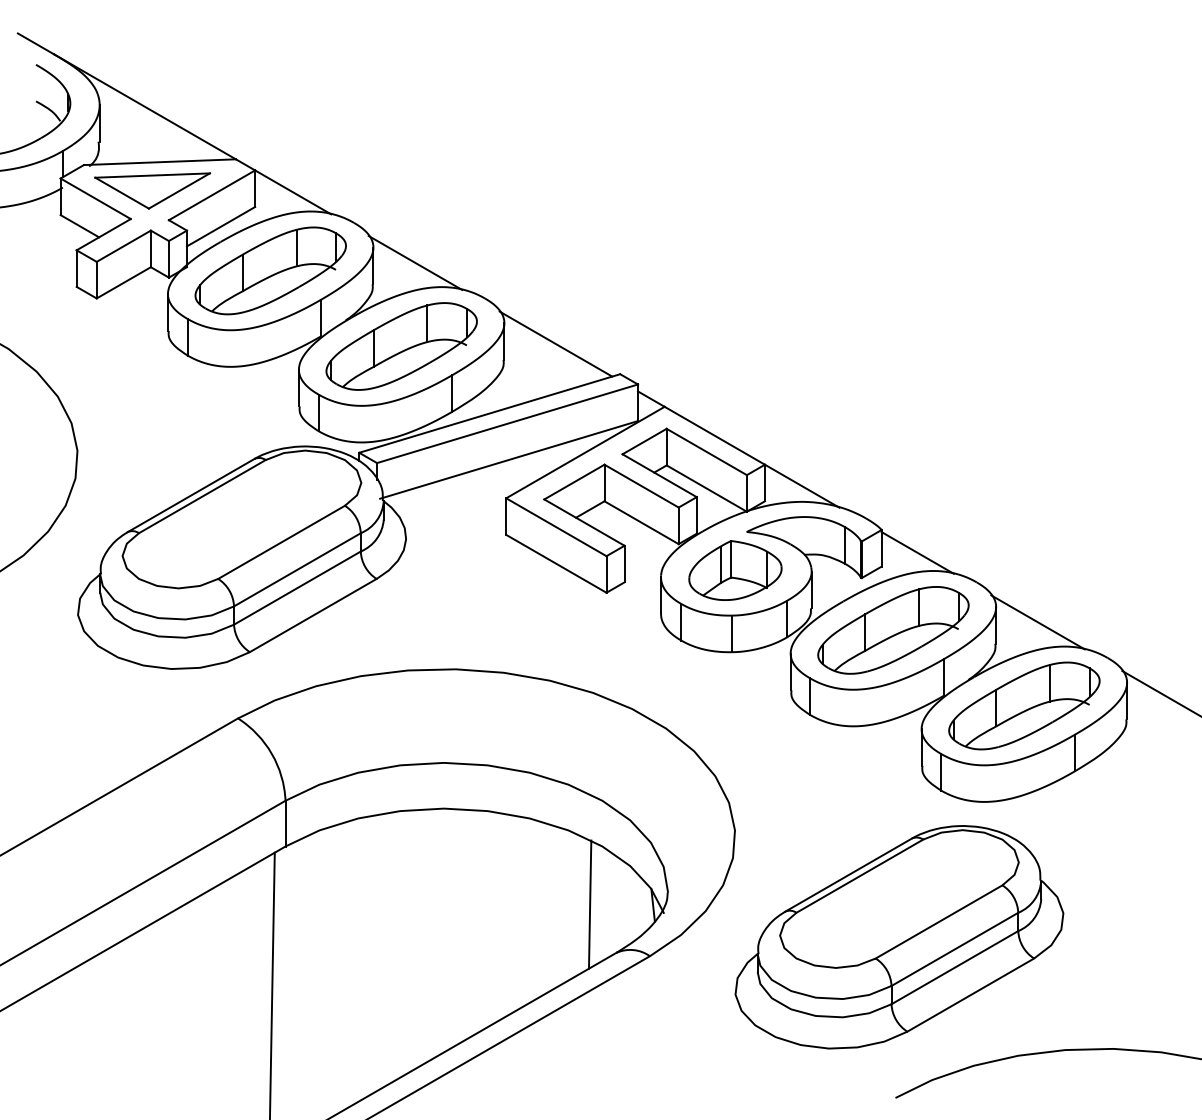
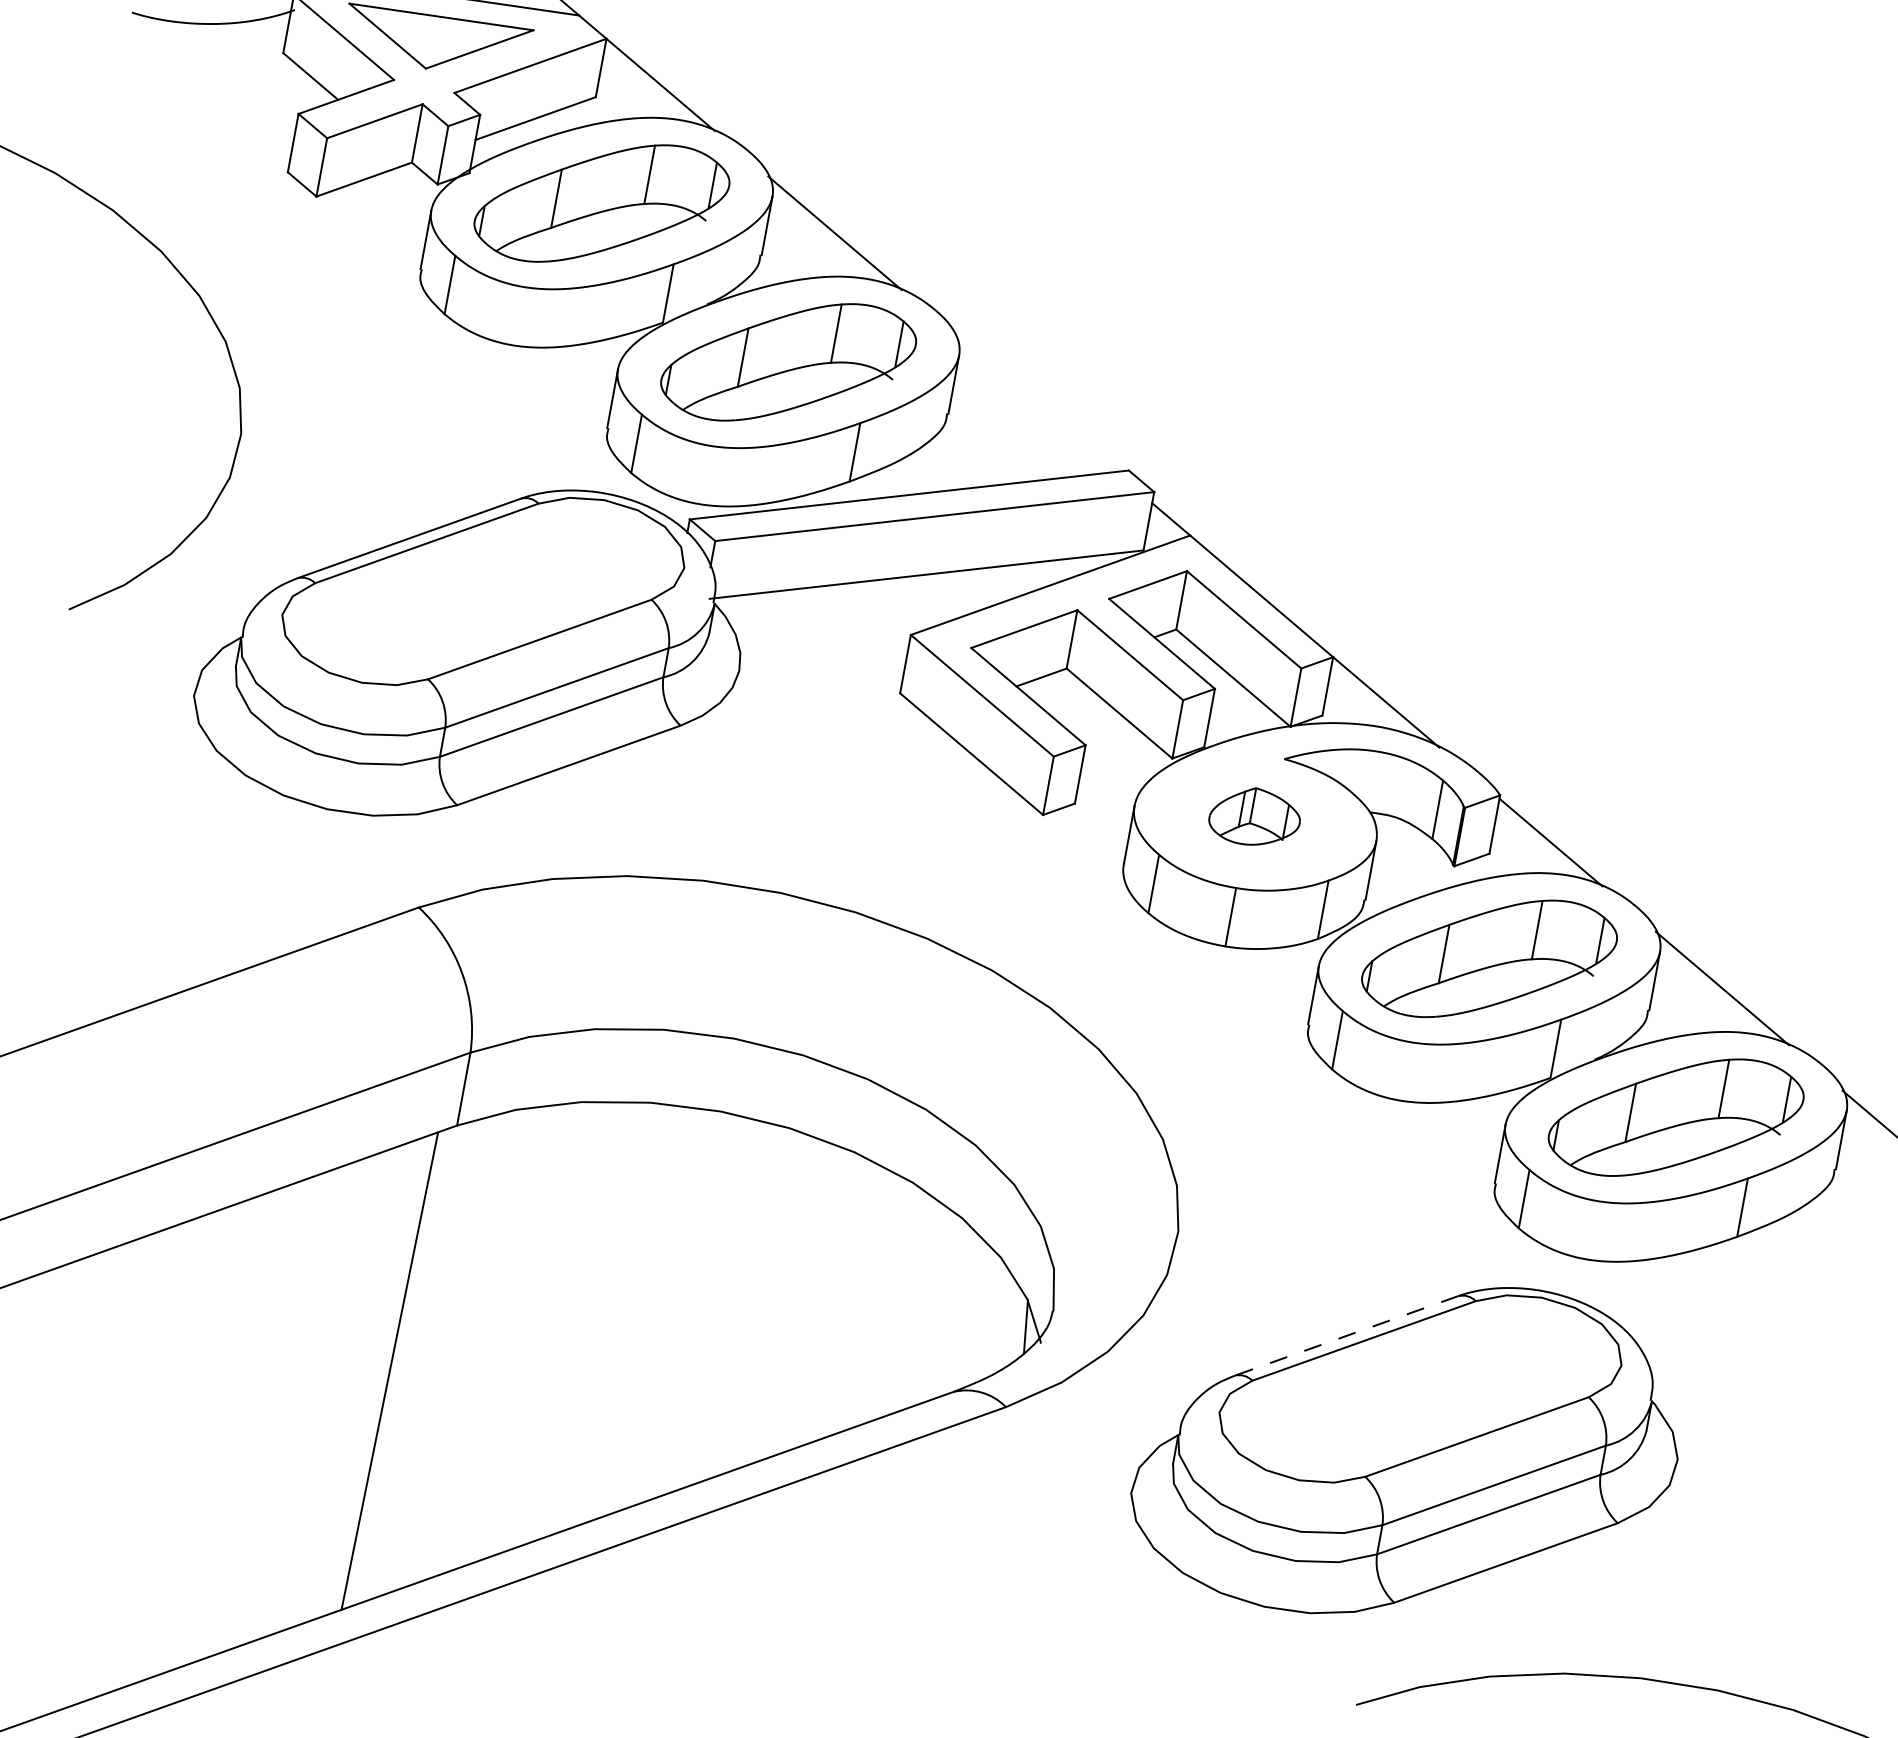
line: (555, 343) -> (1034, 402), removed
part: (735, 570) -> (1255, 817), size x0.6
line: (848, 875) -> (1346, 1336), solid -> dashed
line: (589, 904) -> (924, 1306), removed

